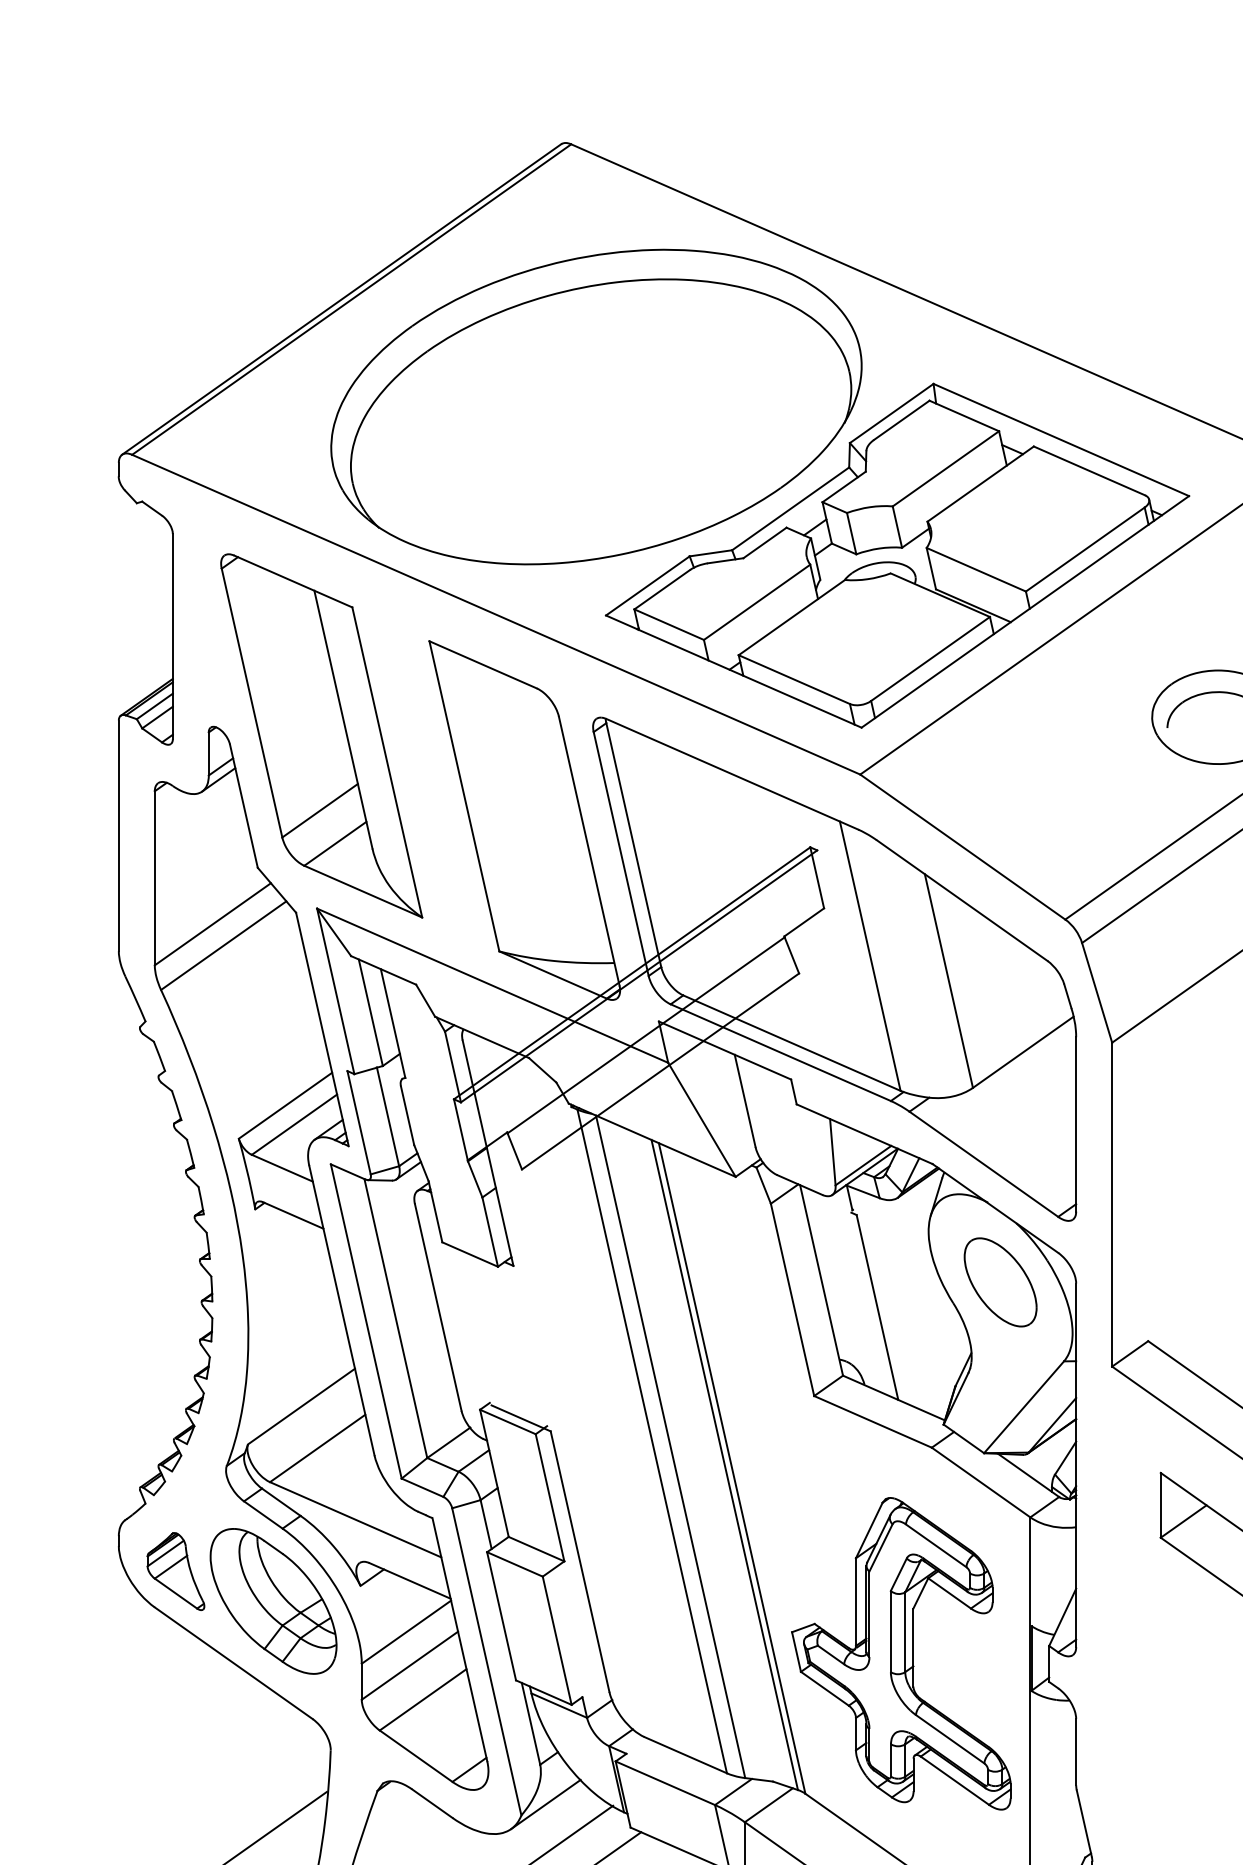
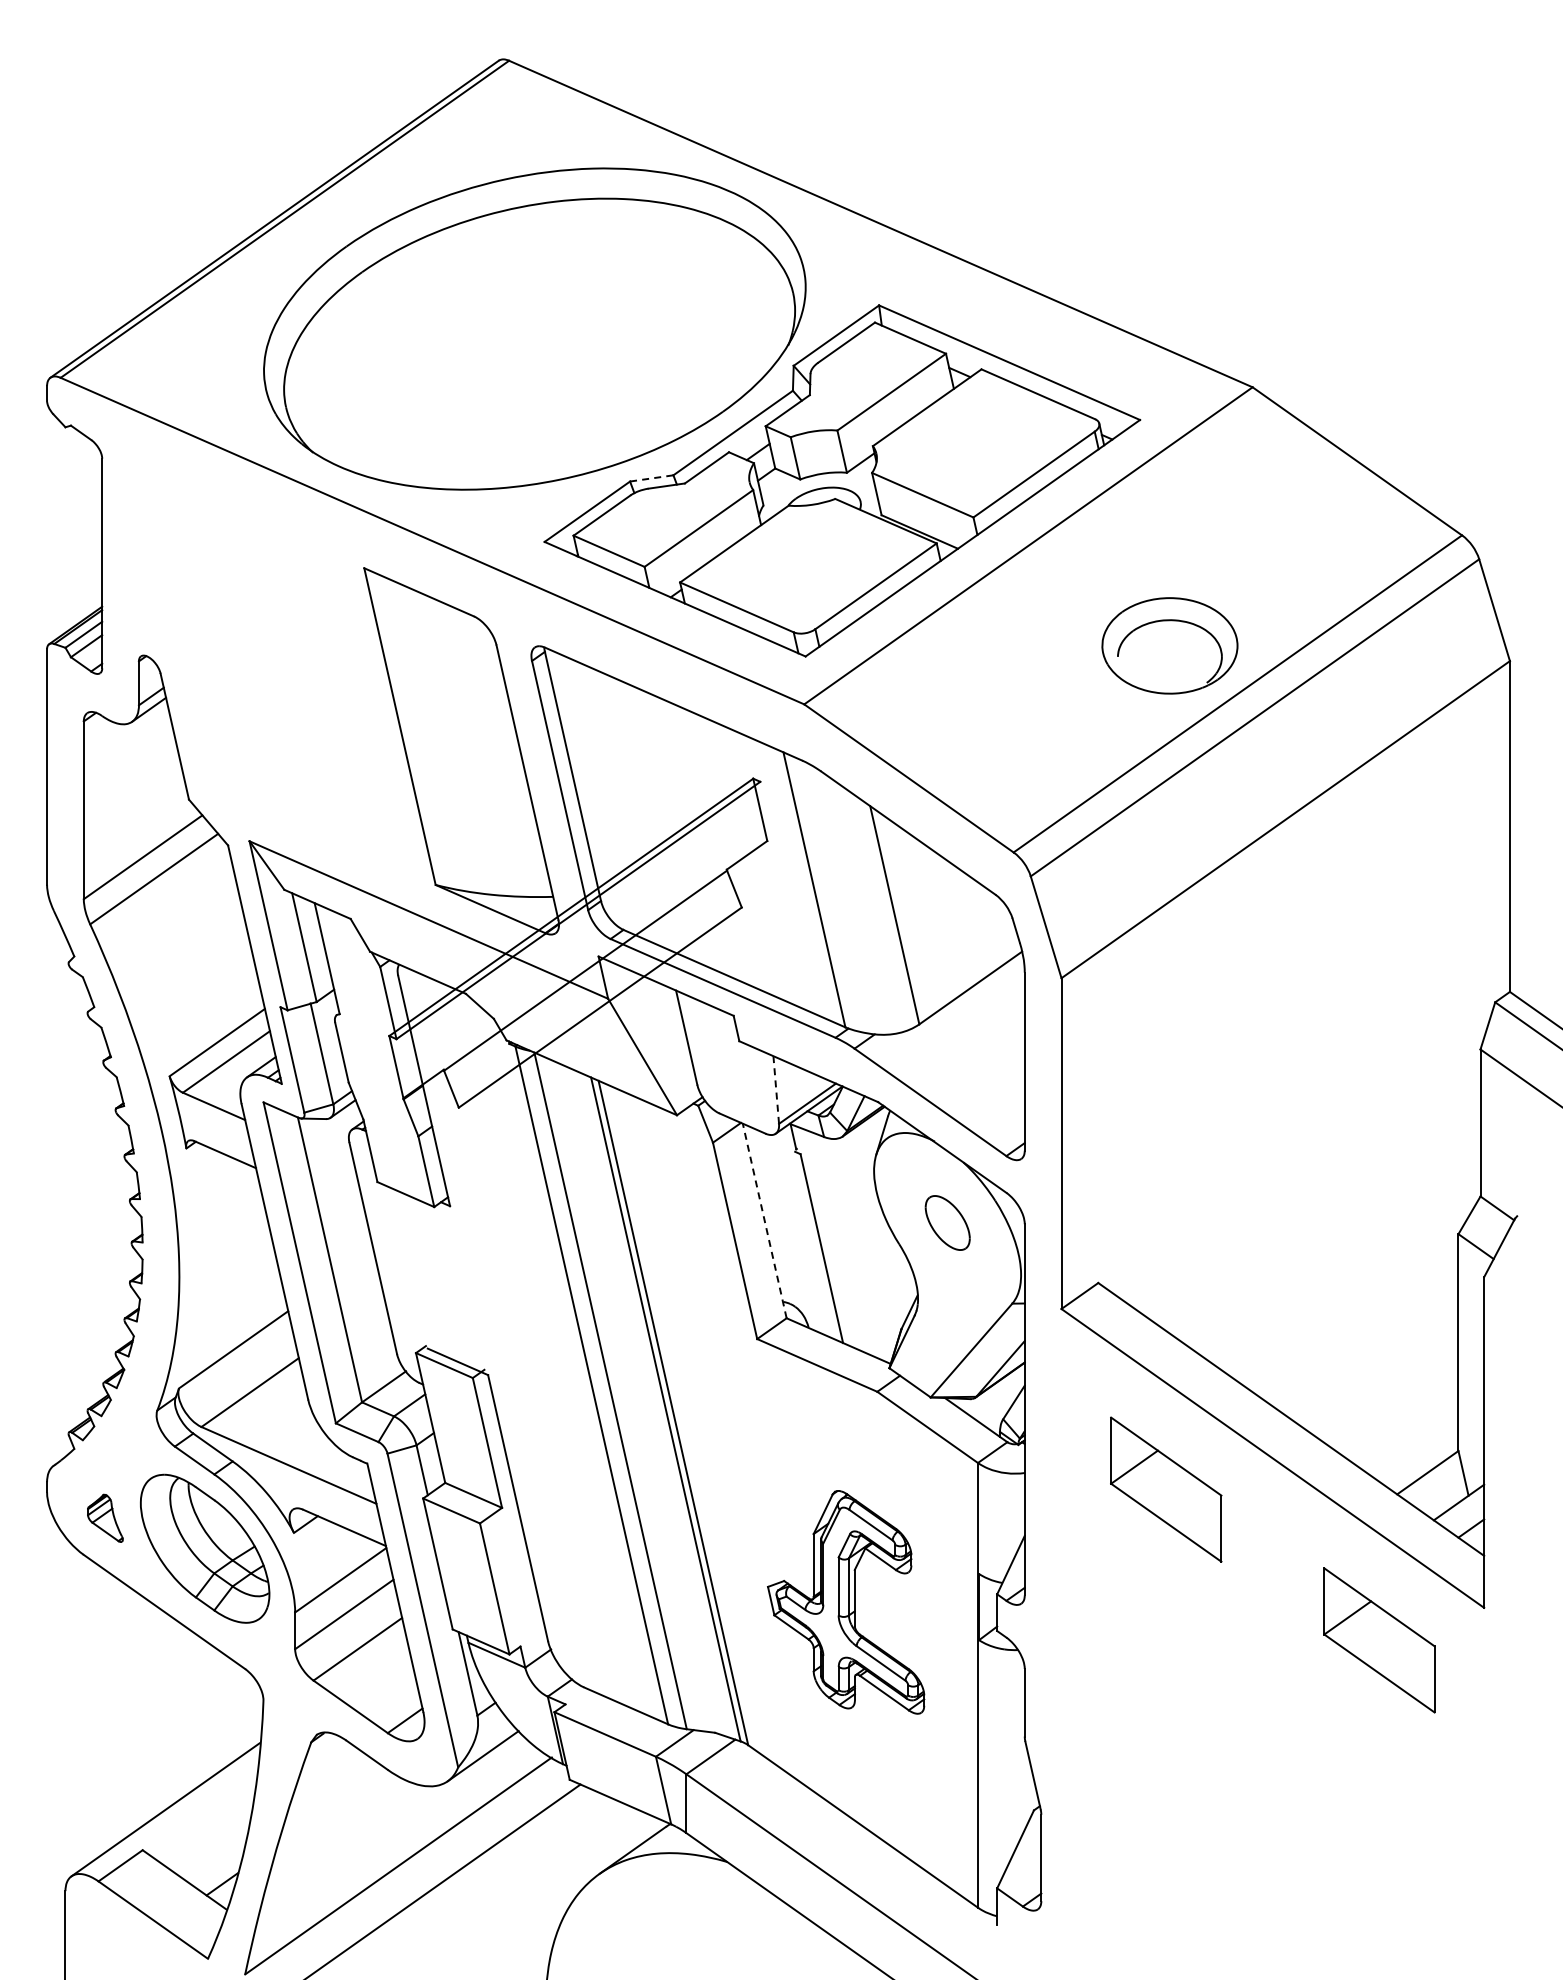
line: (710, 553) -> (651, 478), solid -> dashed
part: (320, 735) -> (253, 664), removed
line: (833, 1152) -> (776, 1090), solid -> dashed
line: (821, 1279) -> (764, 1220), solid -> dashed
part: (1000, 1281) -> (947, 1222), size x0.6
part: (176, 1571) -> (105, 1518), size x0.6
part: (900, 1654) -> (845, 1602), size x0.7

